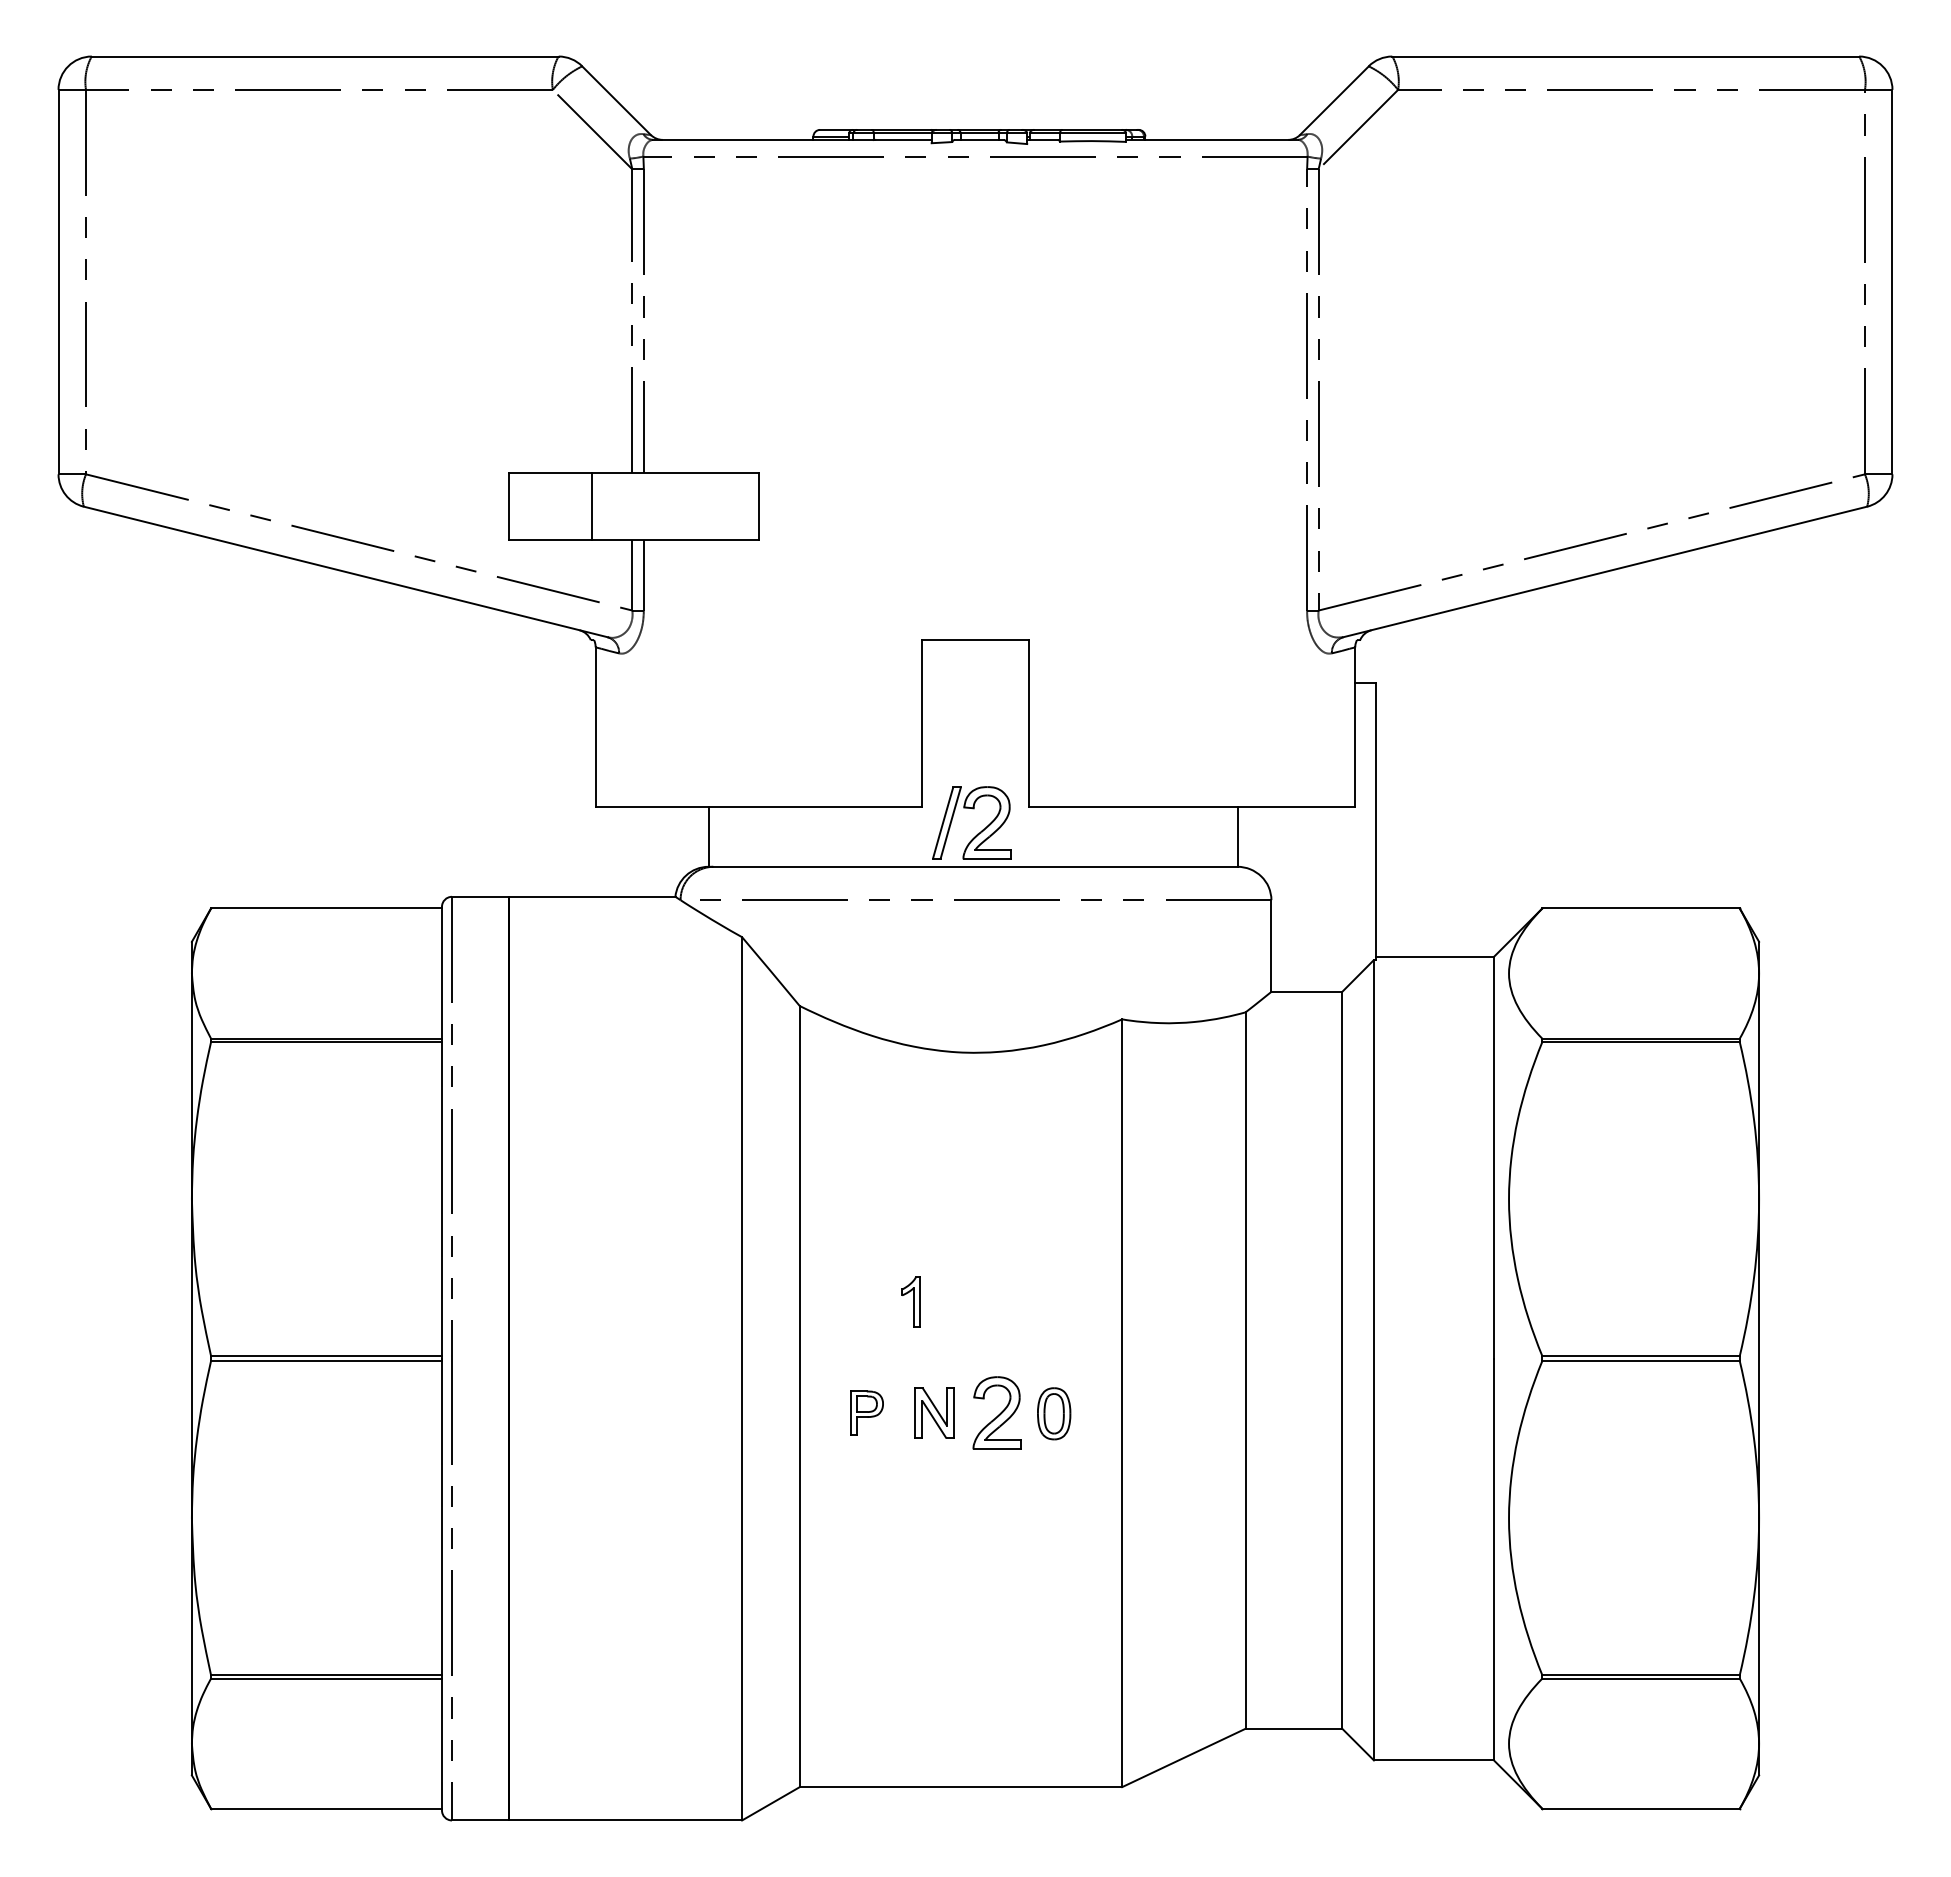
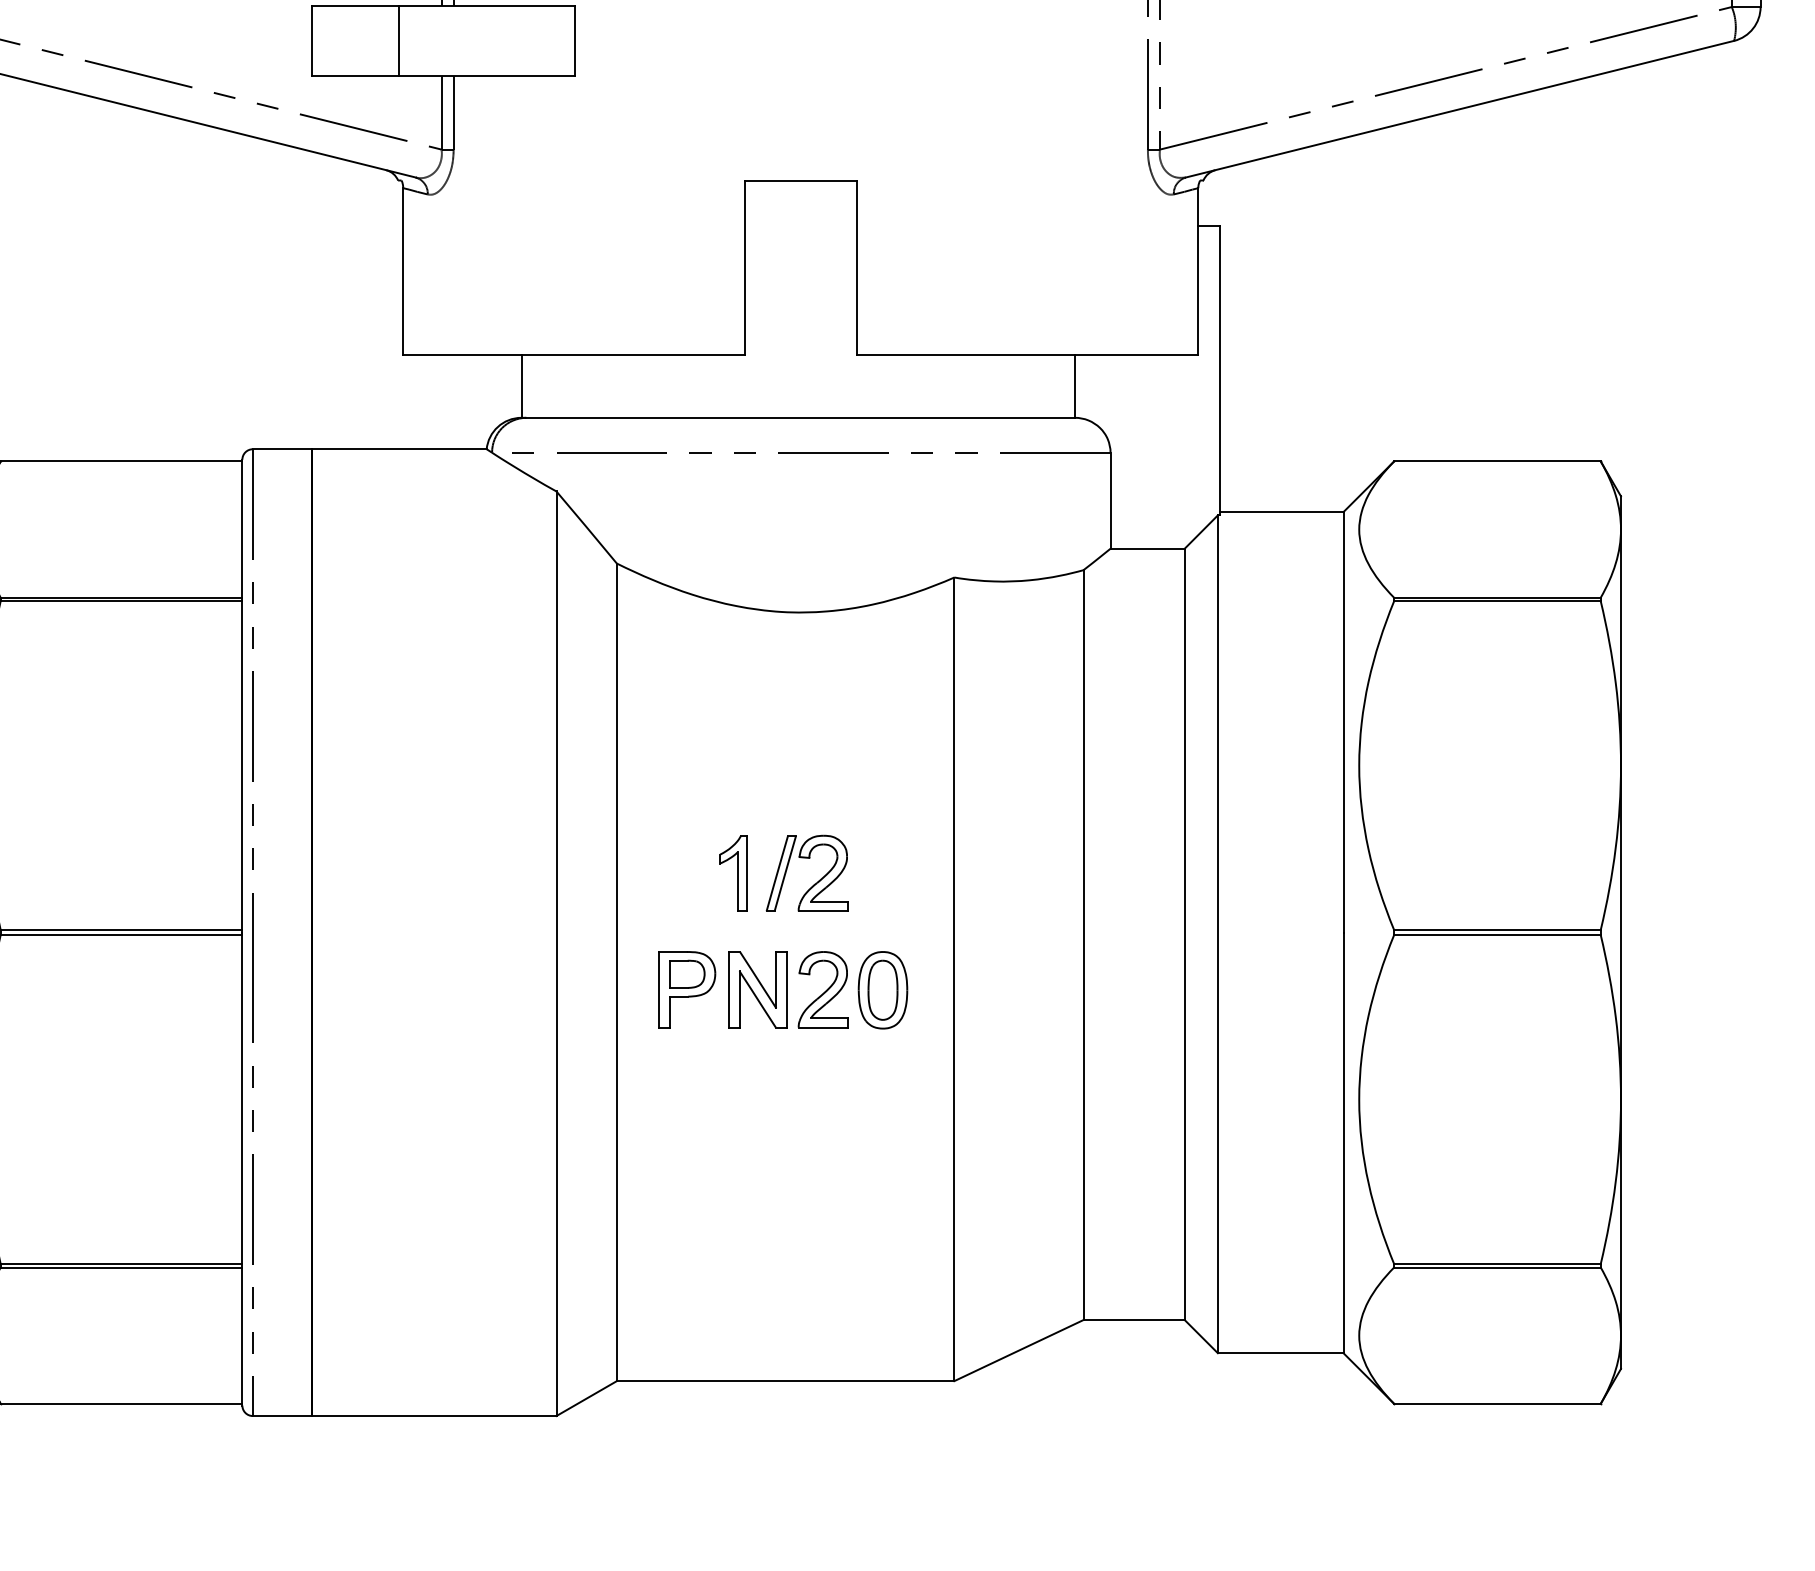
part: (977, 833) -> (813, 884), moved
part: (910, 1301) -> (732, 872), size x1.43
part: (866, 1412) -> (686, 989), size x1.67
part: (934, 1412) -> (757, 989), size x1.43
part: (1054, 1413) -> (883, 990), size x1.43

